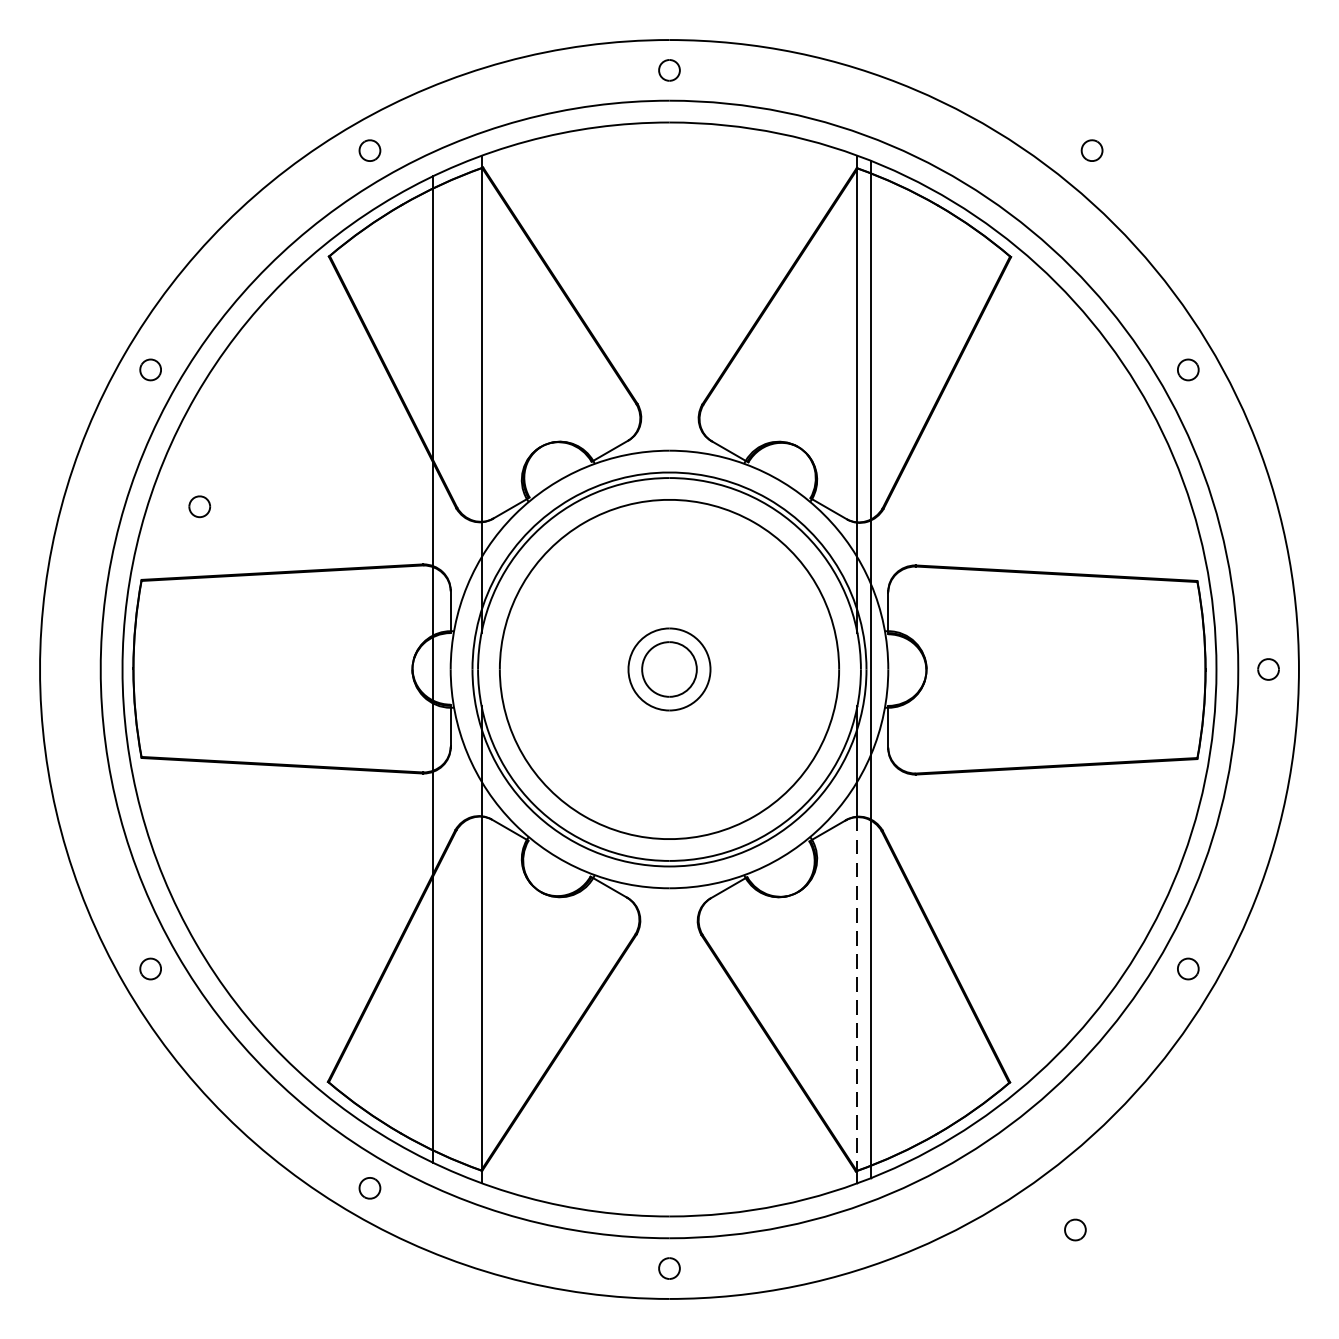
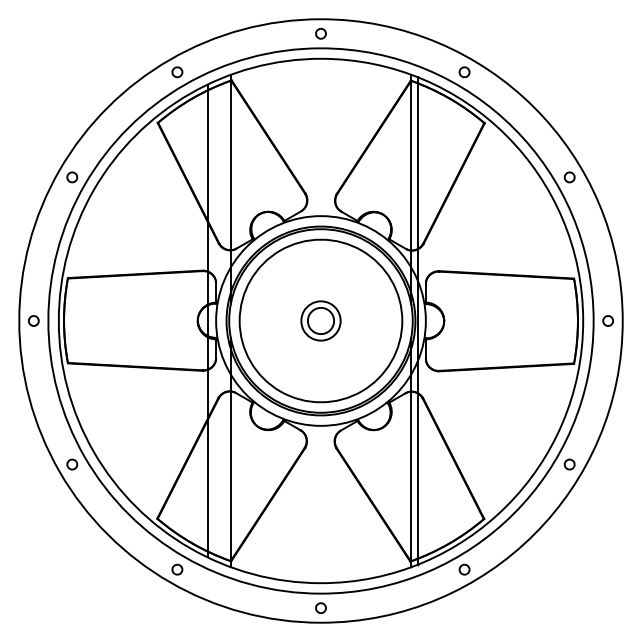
part: (1091, 151) -> (464, 72), moved
part: (199, 505) -> (33, 320), moved
line: (858, 993) -> (411, 476), dashed -> solid
part: (1075, 1229) -> (464, 569), moved

